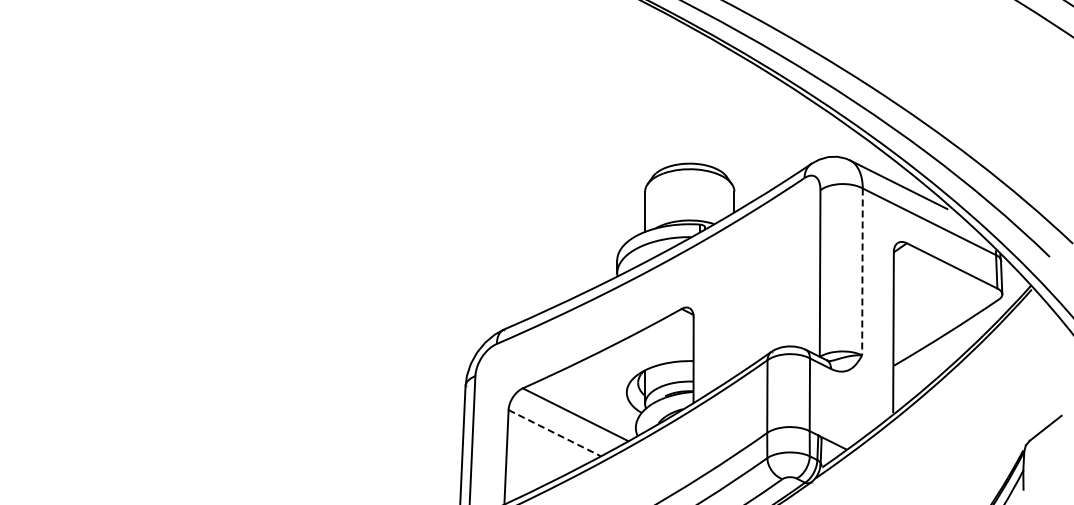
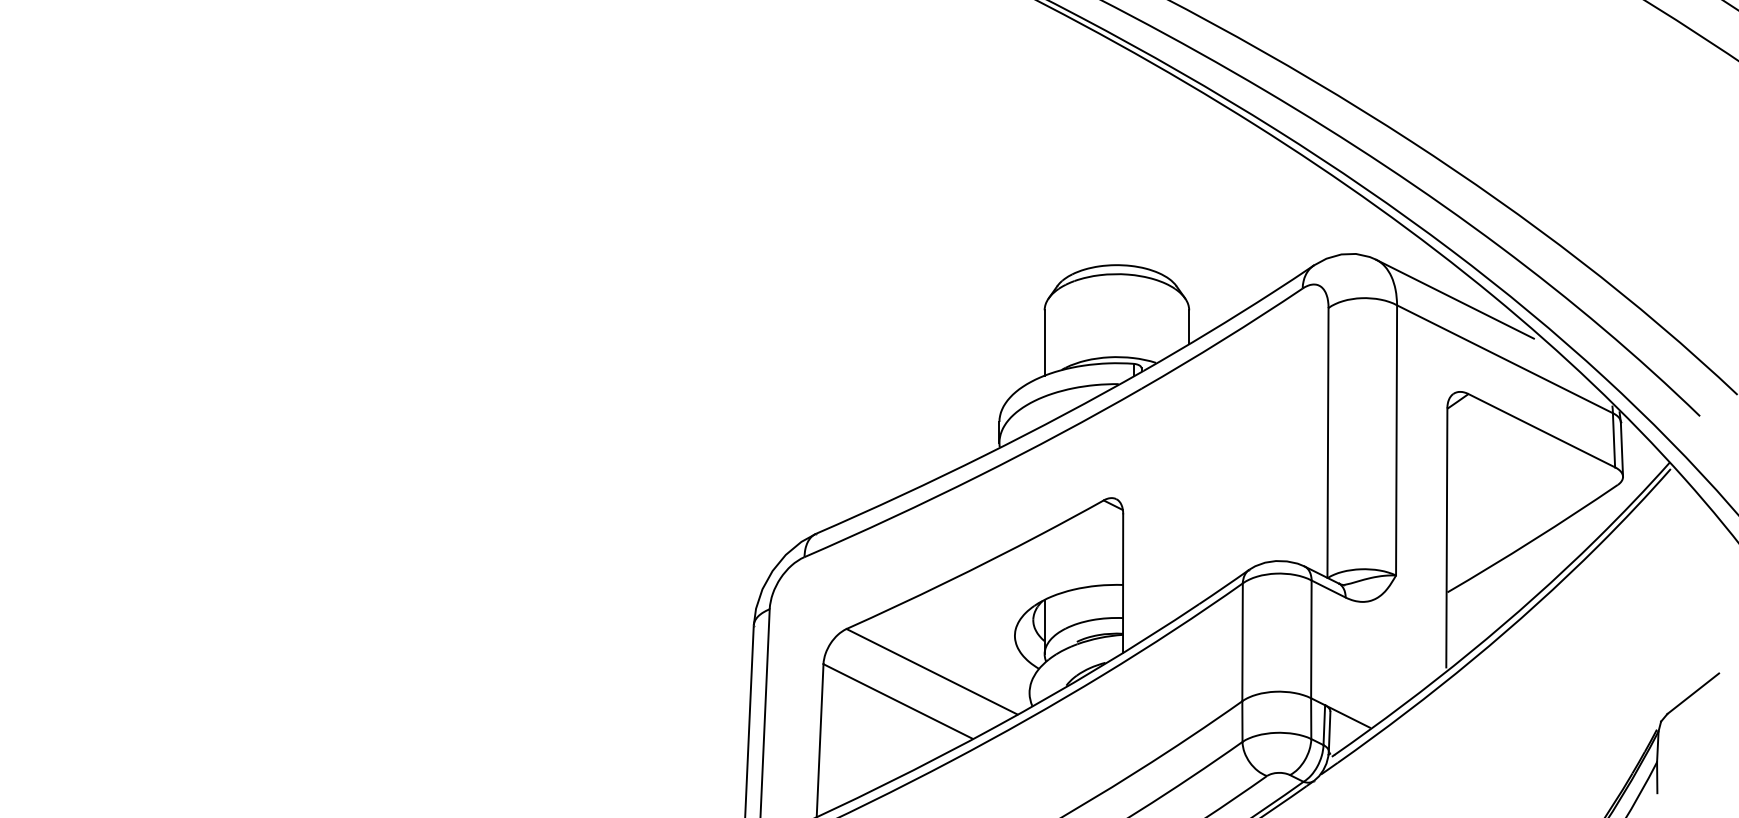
line: (862, 272) -> (1396, 441), dashed -> solid
line: (555, 433) -> (899, 702), dashed -> solid

